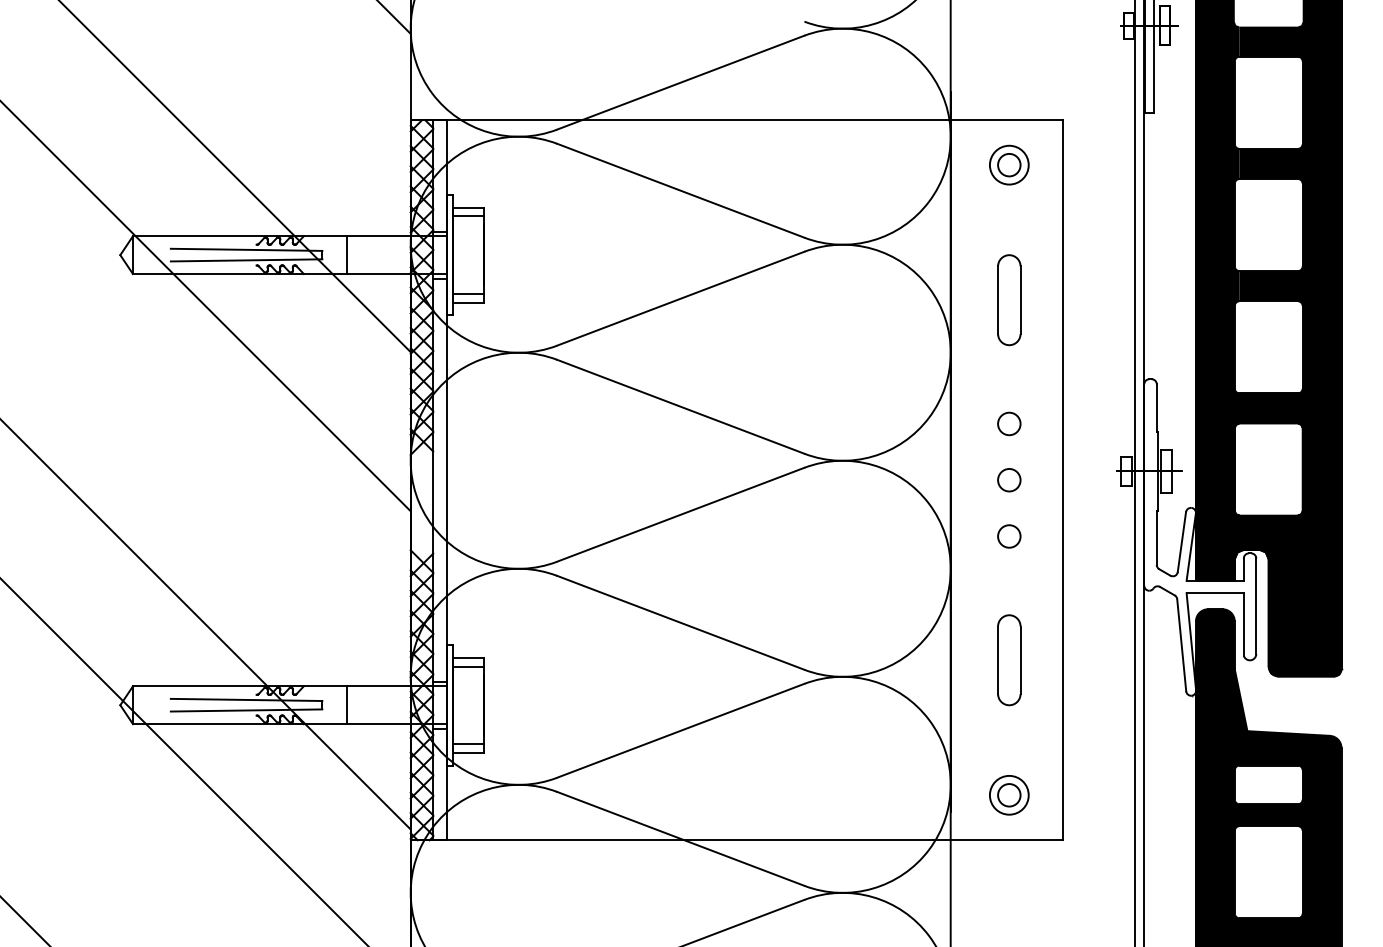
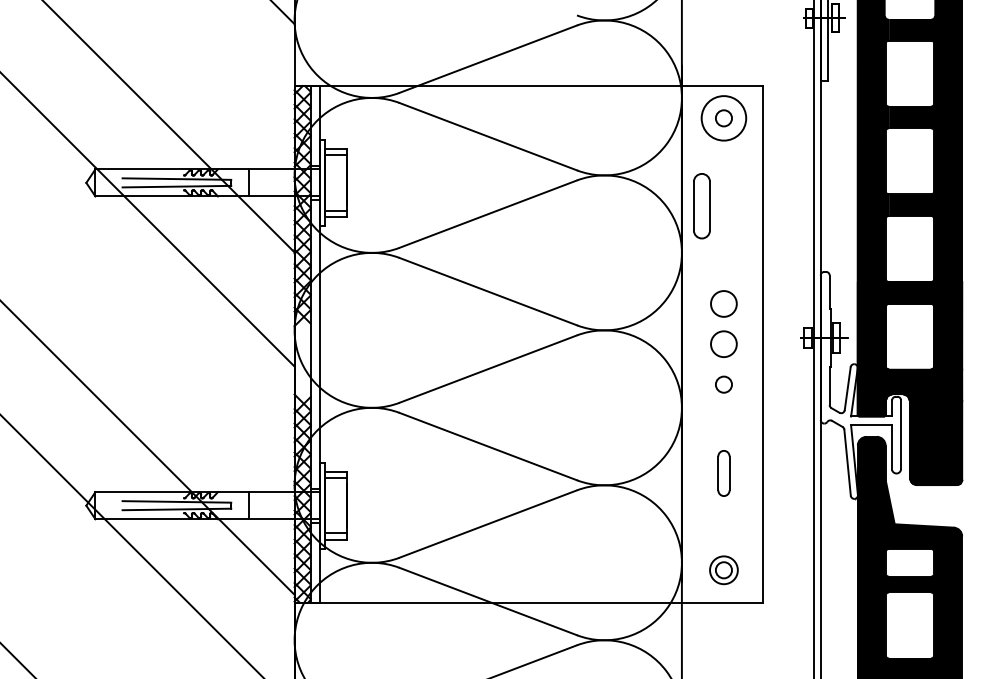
circle: (1008, 165) -> (723, 118), size x1.6
part: (1008, 300) -> (701, 206), moved
circle: (1008, 423) -> (723, 303), size x1.6
circle: (1008, 480) -> (723, 344), size x1.6
part: (1008, 660) -> (723, 473), size x0.7

